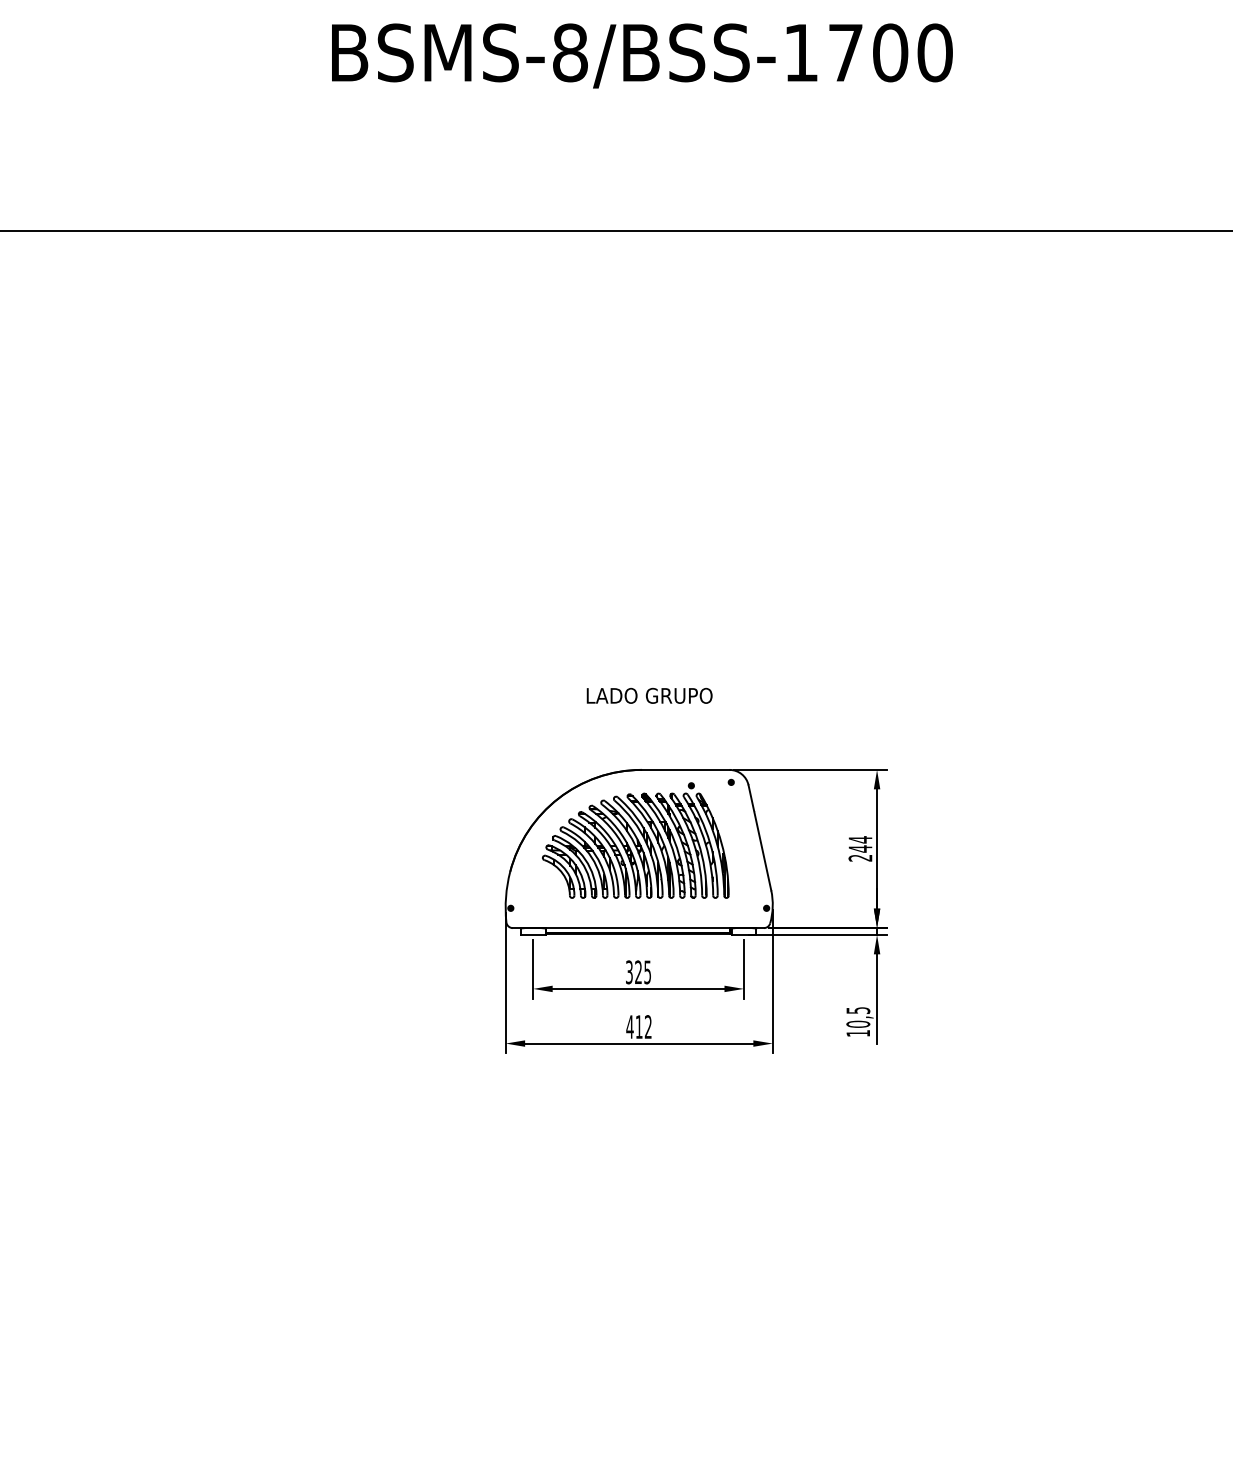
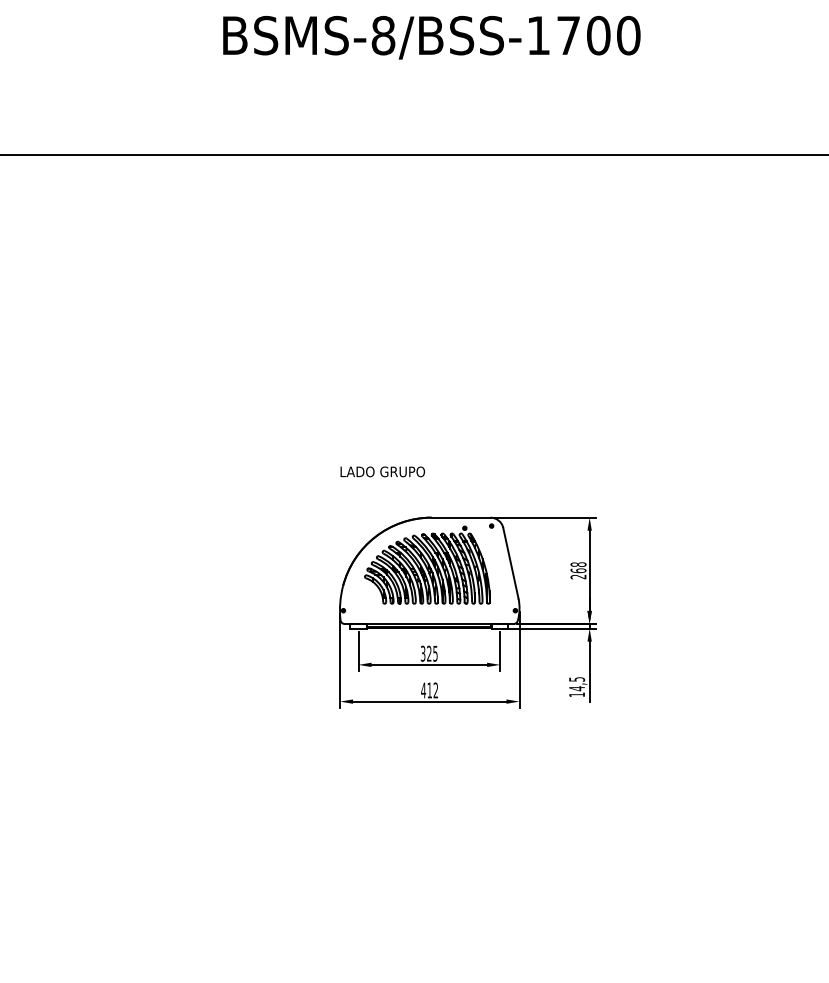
text: (649, 695) -> (382, 471), moved
text: (860, 844) -> (578, 567), 244 -> 268
text: (858, 1024) -> (577, 688), 10,5 -> 14,5

